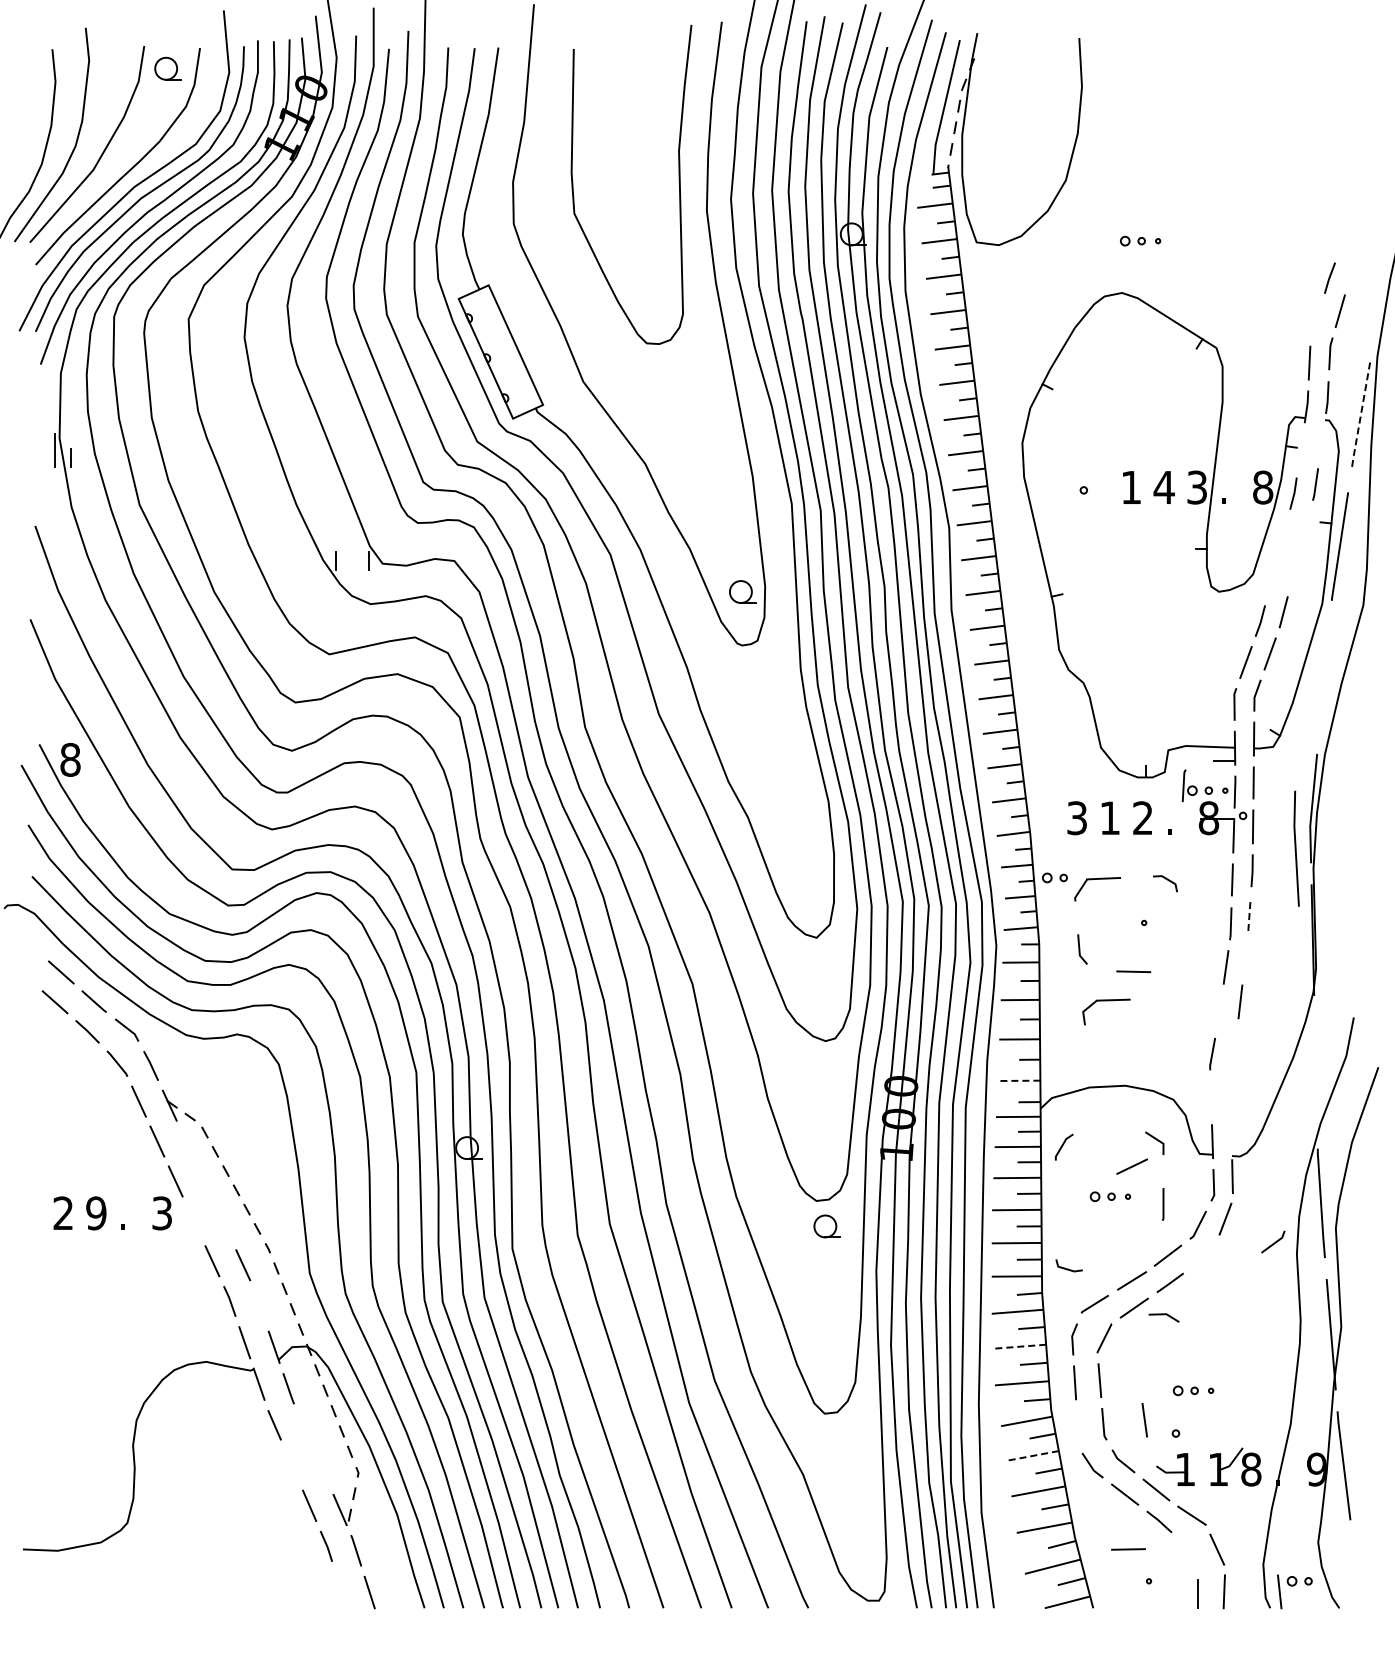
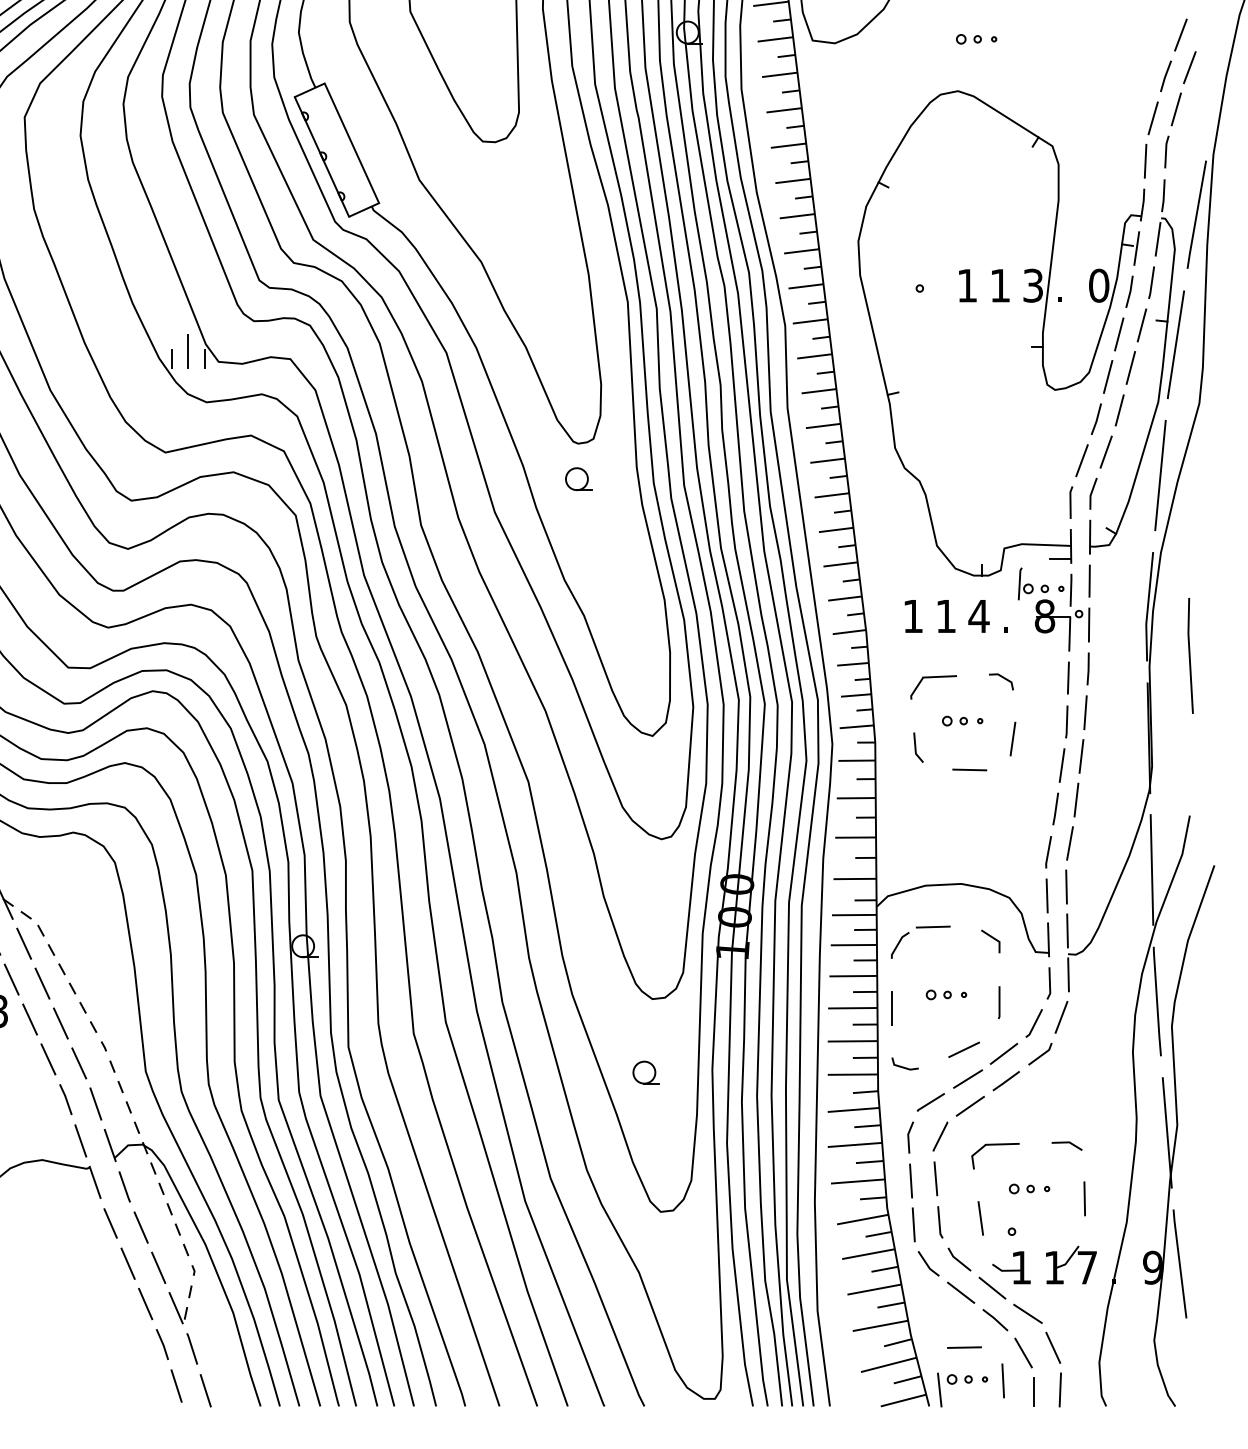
line: (1344, 236) -> (1180, 34), added
line: (1353, 269) -> (1189, 67), added
line: (1316, 320) -> (1152, 118), added
line: (1360, 417) -> (1196, 215), dashed -> solid
line: (1321, 440) -> (1157, 238), added
line: (1300, 450) -> (1136, 248), added
text: (1163, 487) -> (999, 285), 4 -> 1
text: (1263, 487) -> (1099, 285), 8 -> 0
line: (1305, 527) -> (1141, 325), added
line: (1283, 536) -> (1119, 334), added
line: (352, 553) -> (188, 351), added
line: (1294, 569) -> (1130, 367), added
line: (1271, 578) -> (1107, 376), added
part: (742, 591) -> (578, 478), moved
line: (1324, 677) -> (1160, 475), added
text: (1142, 817) -> (978, 615), 2 -> 4
text: (1076, 818) -> (912, 616), 3 -> 1
line: (1296, 848) -> (1190, 655), moved
part: (1054, 877) -> (954, 720), moved
line: (1249, 914) -> (1085, 712), dashed -> solid
line: (1176, 940) -> (1012, 738), added
line: (1245, 957) -> (1081, 755), added
part: (1106, 1001) -> (995, 1145), moved
line: (1219, 1010) -> (1055, 808), added
line: (1233, 1045) -> (1069, 843), added
line: (1315, 1071) -> (1151, 869), added
line: (1018, 1080) -> (854, 878), dashed -> solid
line: (1230, 1088) -> (1066, 886), added
line: (1210, 1097) -> (1046, 895), added
line: (1096, 1128) -> (932, 926), added
line: (1231, 1132) -> (1067, 930), added
line: (188, 1145) -> (24, 943), added
line: (1131, 1166) -> (963, 1049), moved
line: (206, 1185) -> (42, 983), added
line: (1055, 1209) -> (891, 1007), added
line: (193, 1221) -> (29, 1019), added
line: (224, 1225) -> (60, 1023), added
part: (826, 1226) -> (645, 1072), moved
line: (1273, 1242) -> (1040, 1054), moved
line: (259, 1305) -> (95, 1103), added
line: (1163, 1315) -> (1066, 1143), moved
line: (1018, 1346) -> (854, 1144), dashed -> solid
line: (1248, 1400) -> (1084, 1198), added
line: (1077, 1426) -> (913, 1224), added
line: (304, 1429) -> (140, 1227), added
line: (1032, 1455) -> (868, 1253), dashed -> solid
line: (291, 1465) -> (127, 1263), added
line: (322, 1469) -> (158, 1267), added
text: (1251, 1469) -> (1087, 1267), 8 -> 7
line: (1187, 1554) -> (1023, 1352), added
line: (1167, 1582) -> (1003, 1380), added
line: (340, 1587) -> (176, 1385), added
part: (1294, 1591) -> (954, 1389), moved

